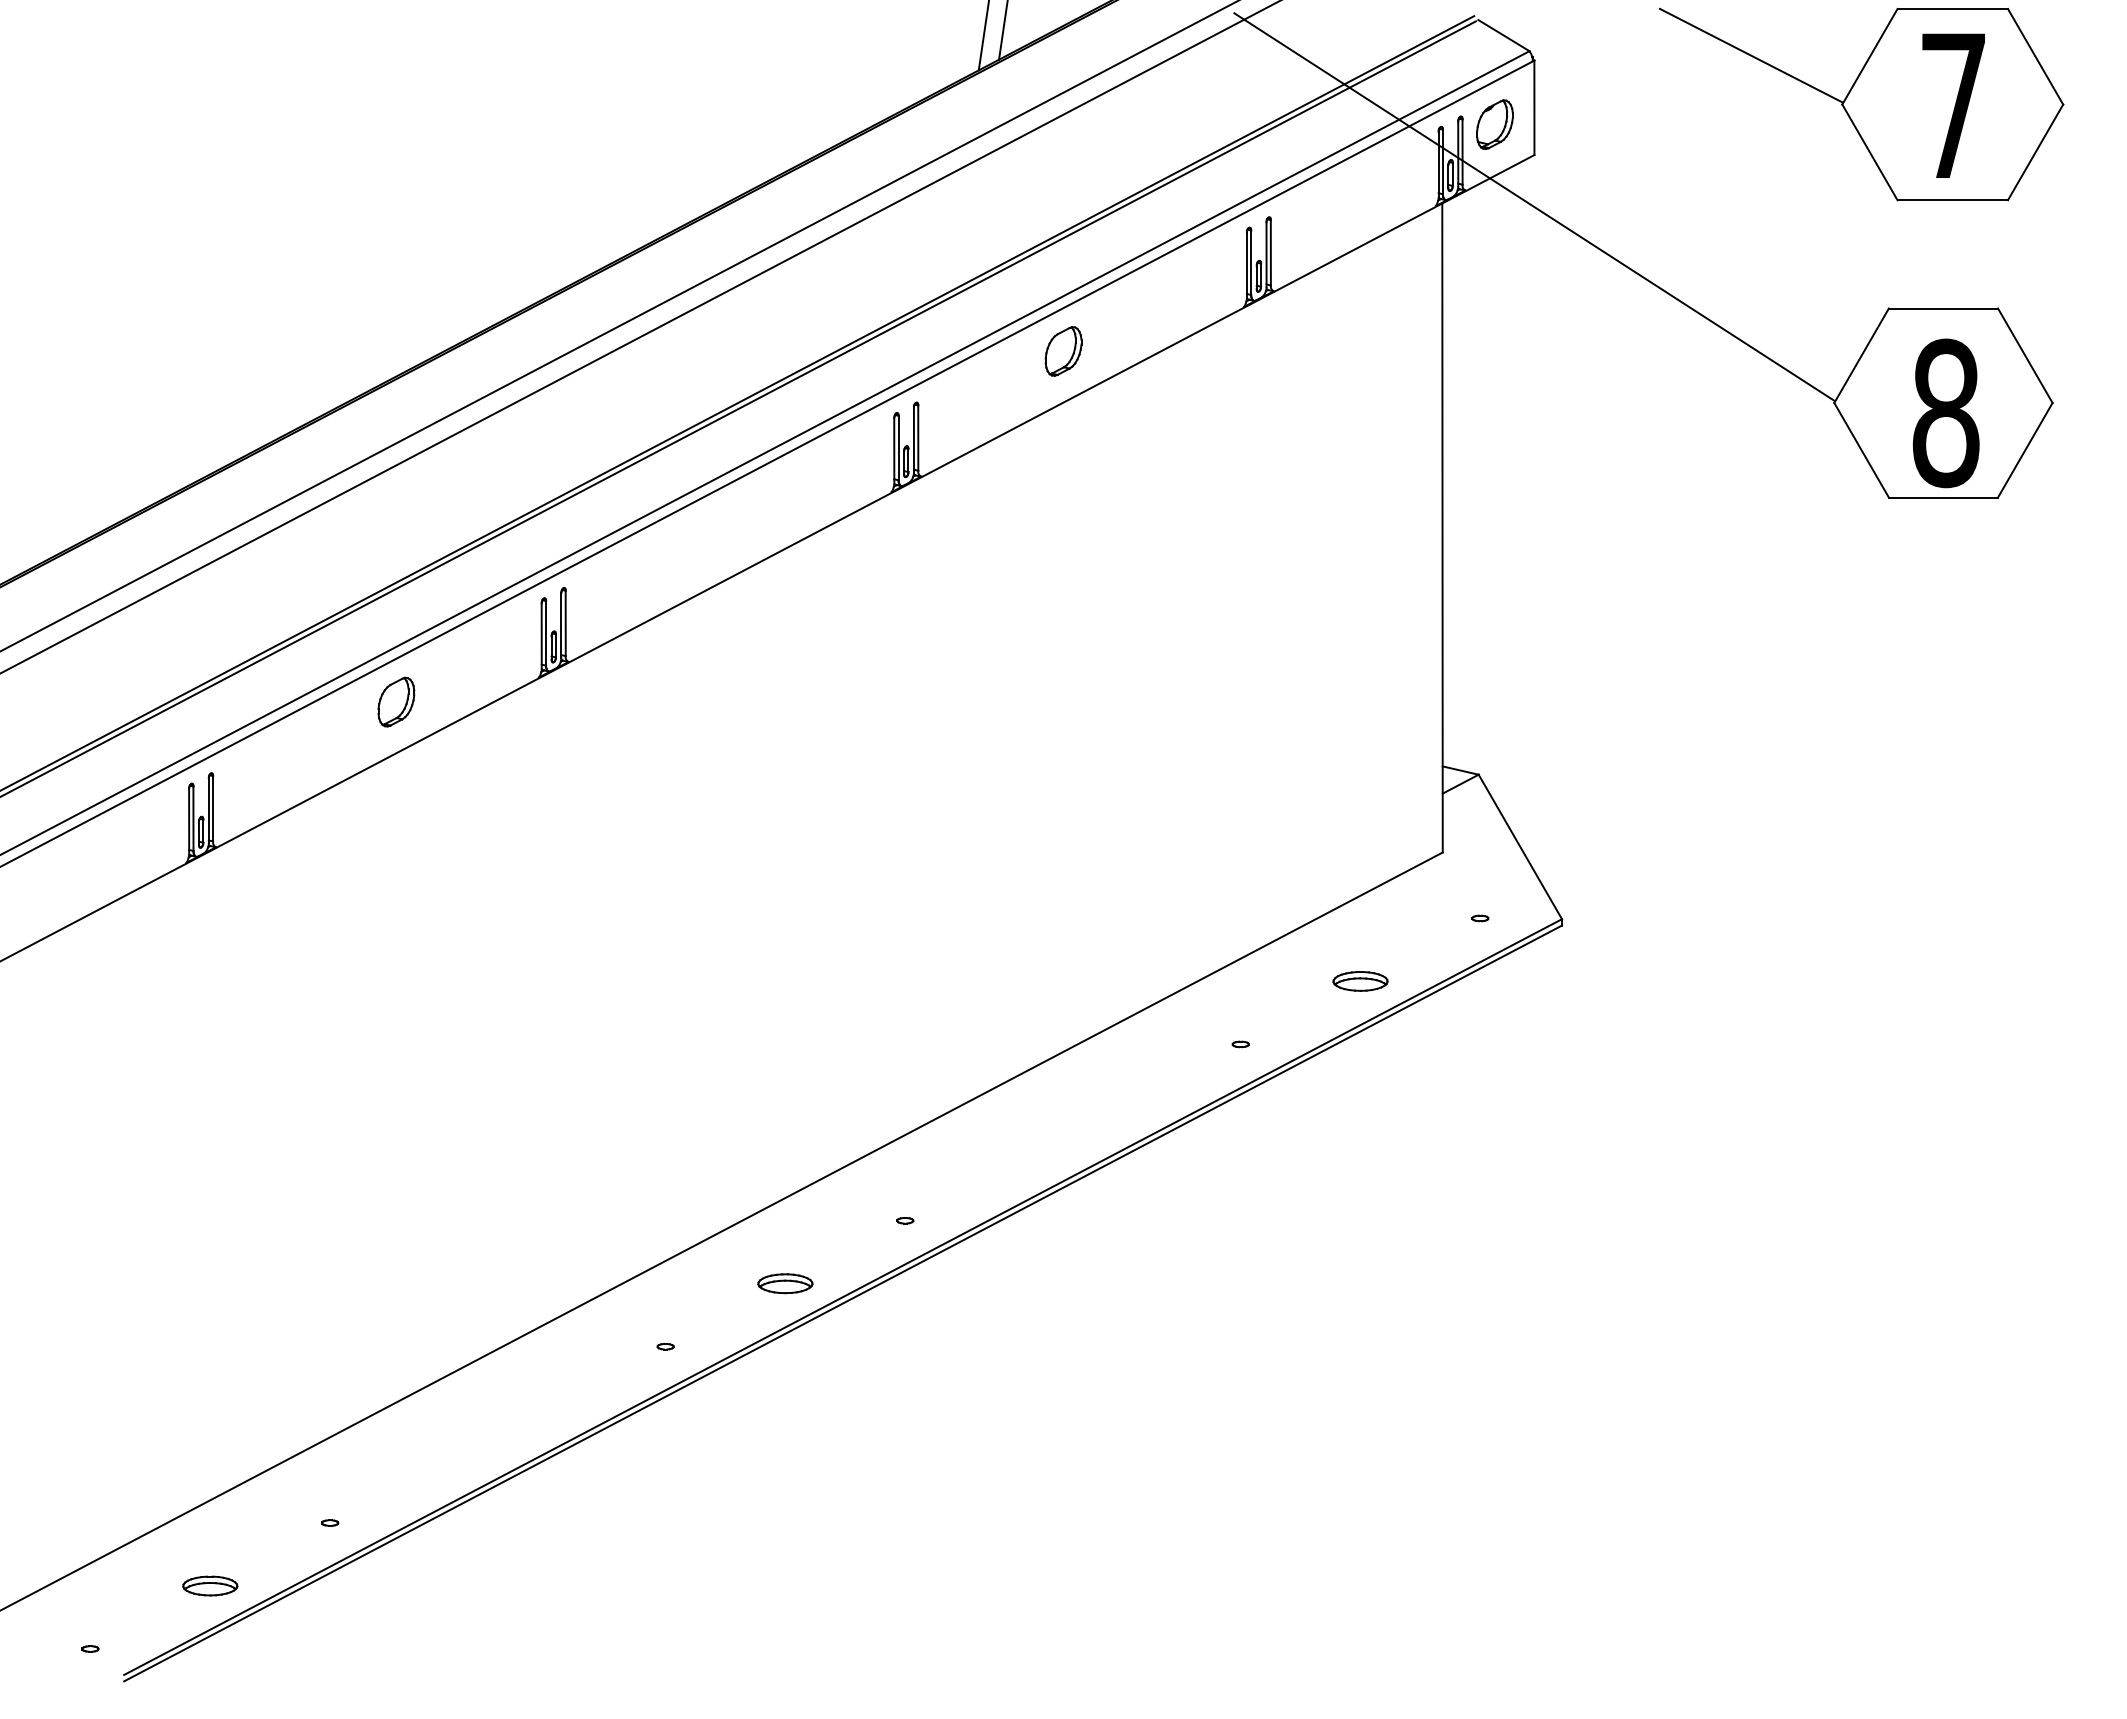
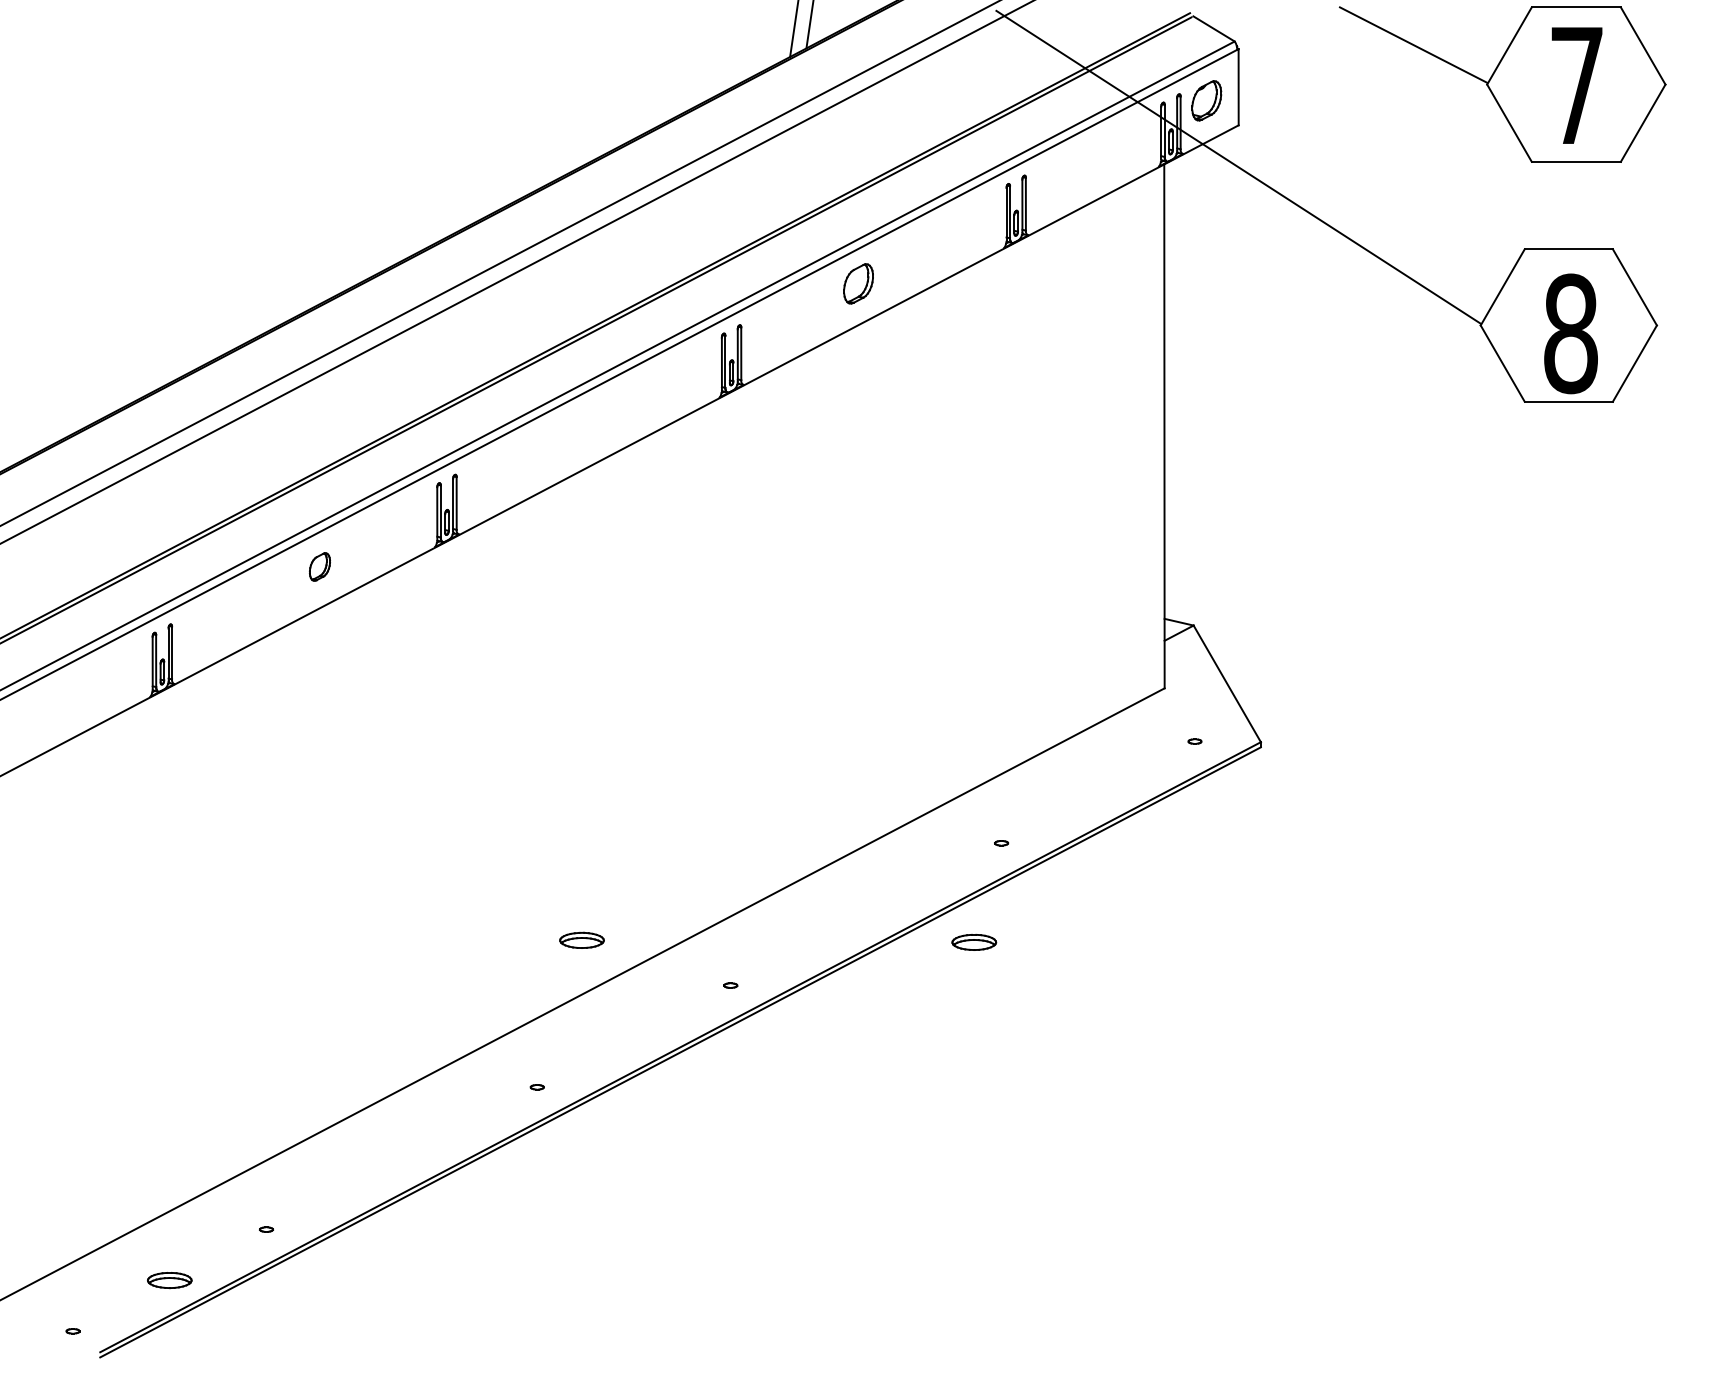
part: (395, 701) -> (319, 566), size x0.7
part: (1360, 981) -> (974, 942), moved
part: (784, 1282) -> (581, 939), moved

